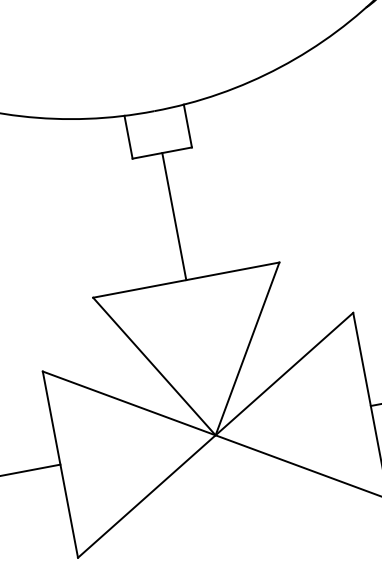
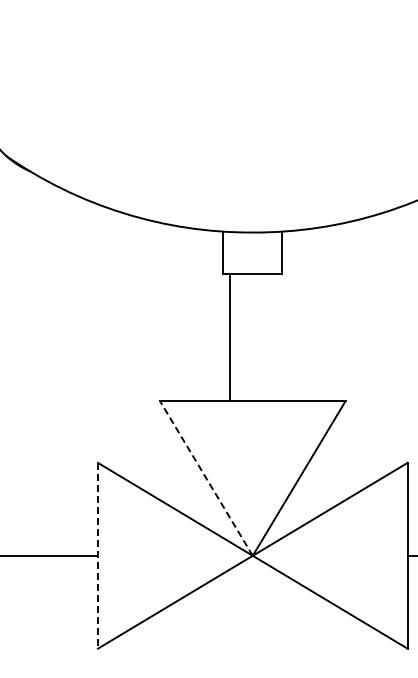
line: (173, 216) -> (229, 337), moved
line: (154, 365) -> (206, 477), solid -> dashed
line: (60, 464) -> (98, 555), solid -> dashed

